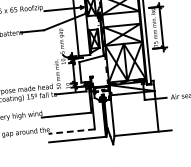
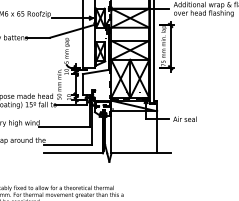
line: (72, 131) -> (68, 144), dashed -> solid

